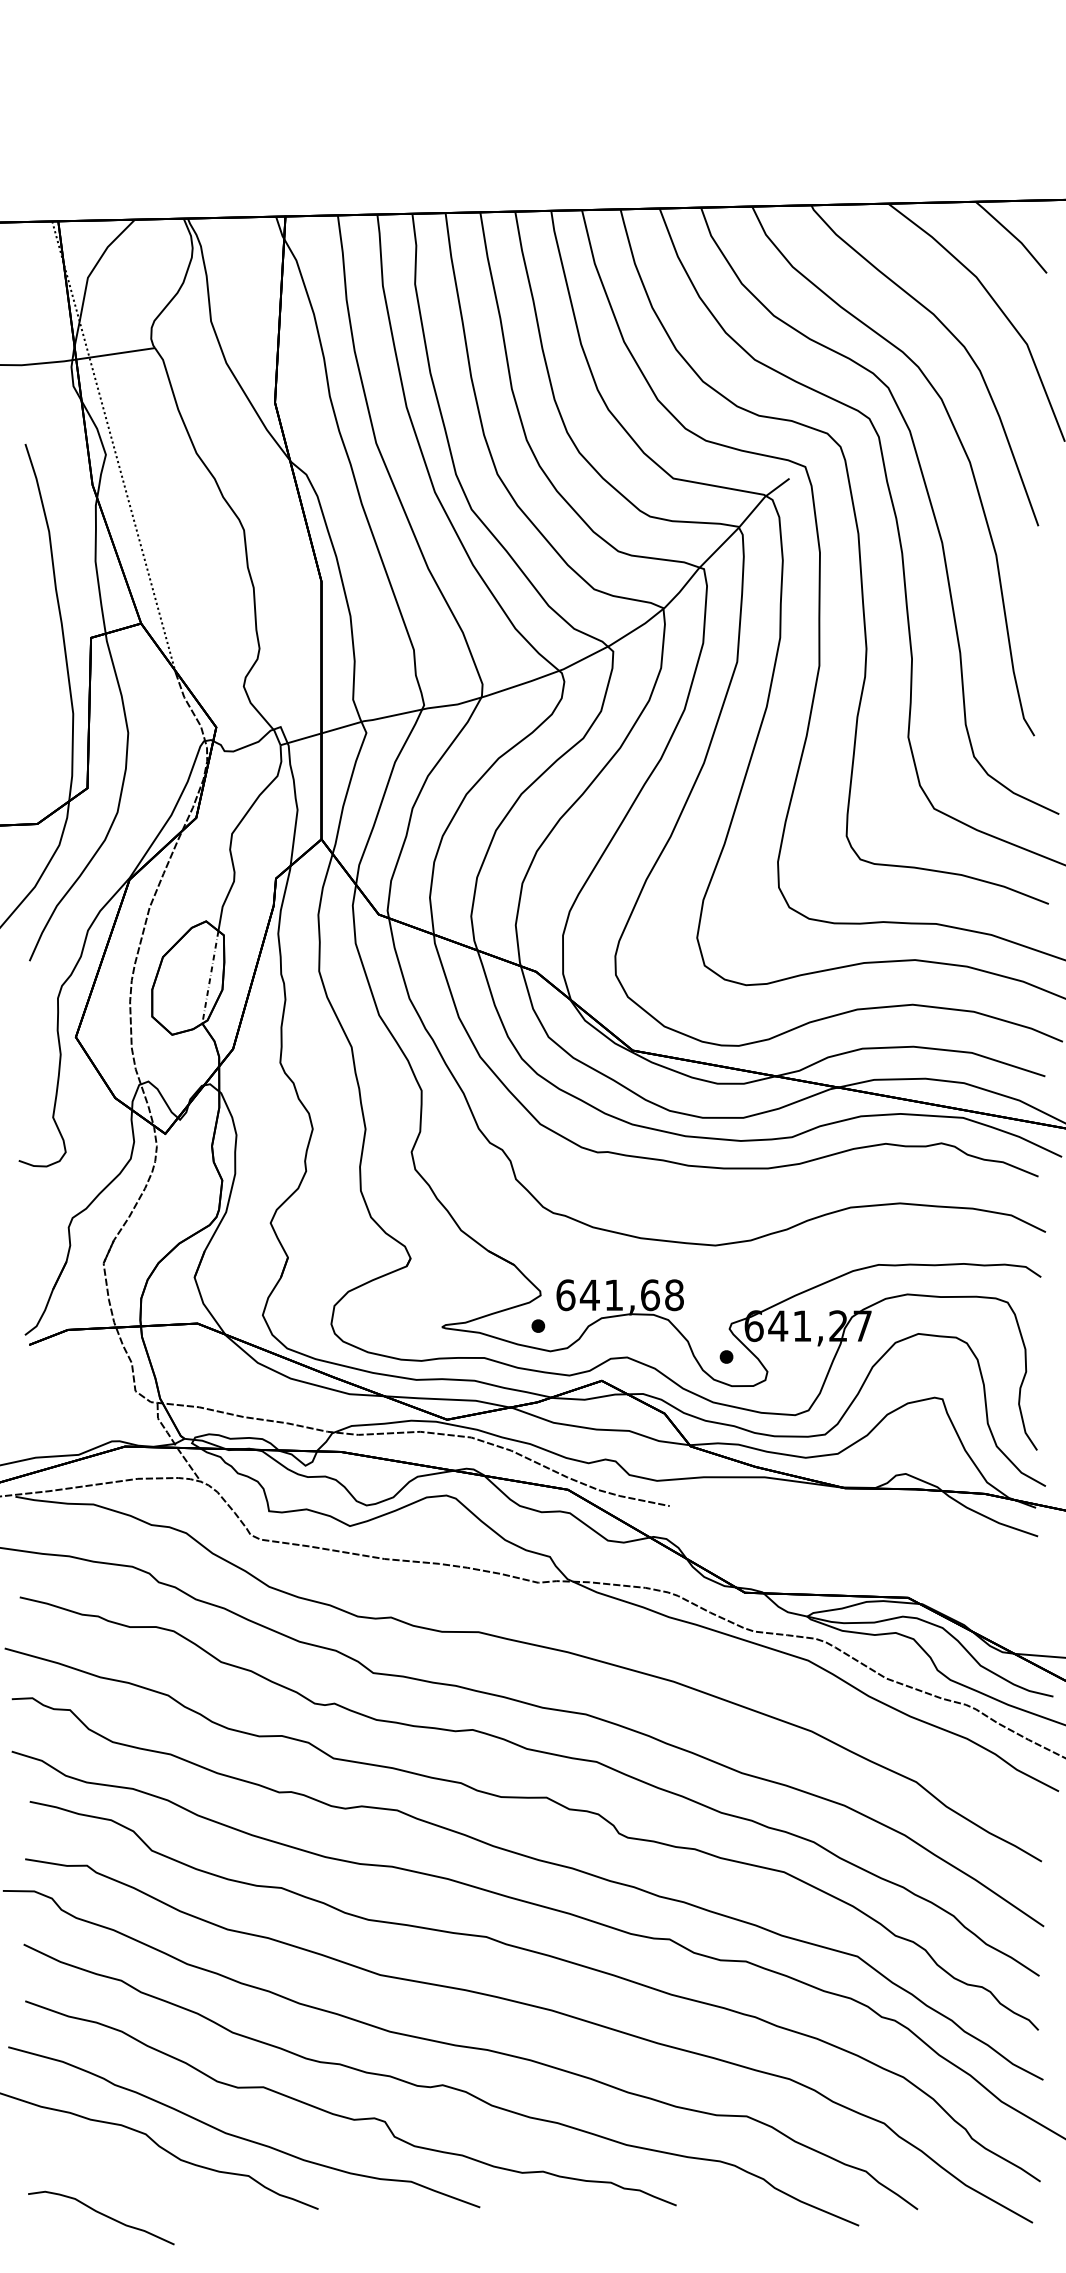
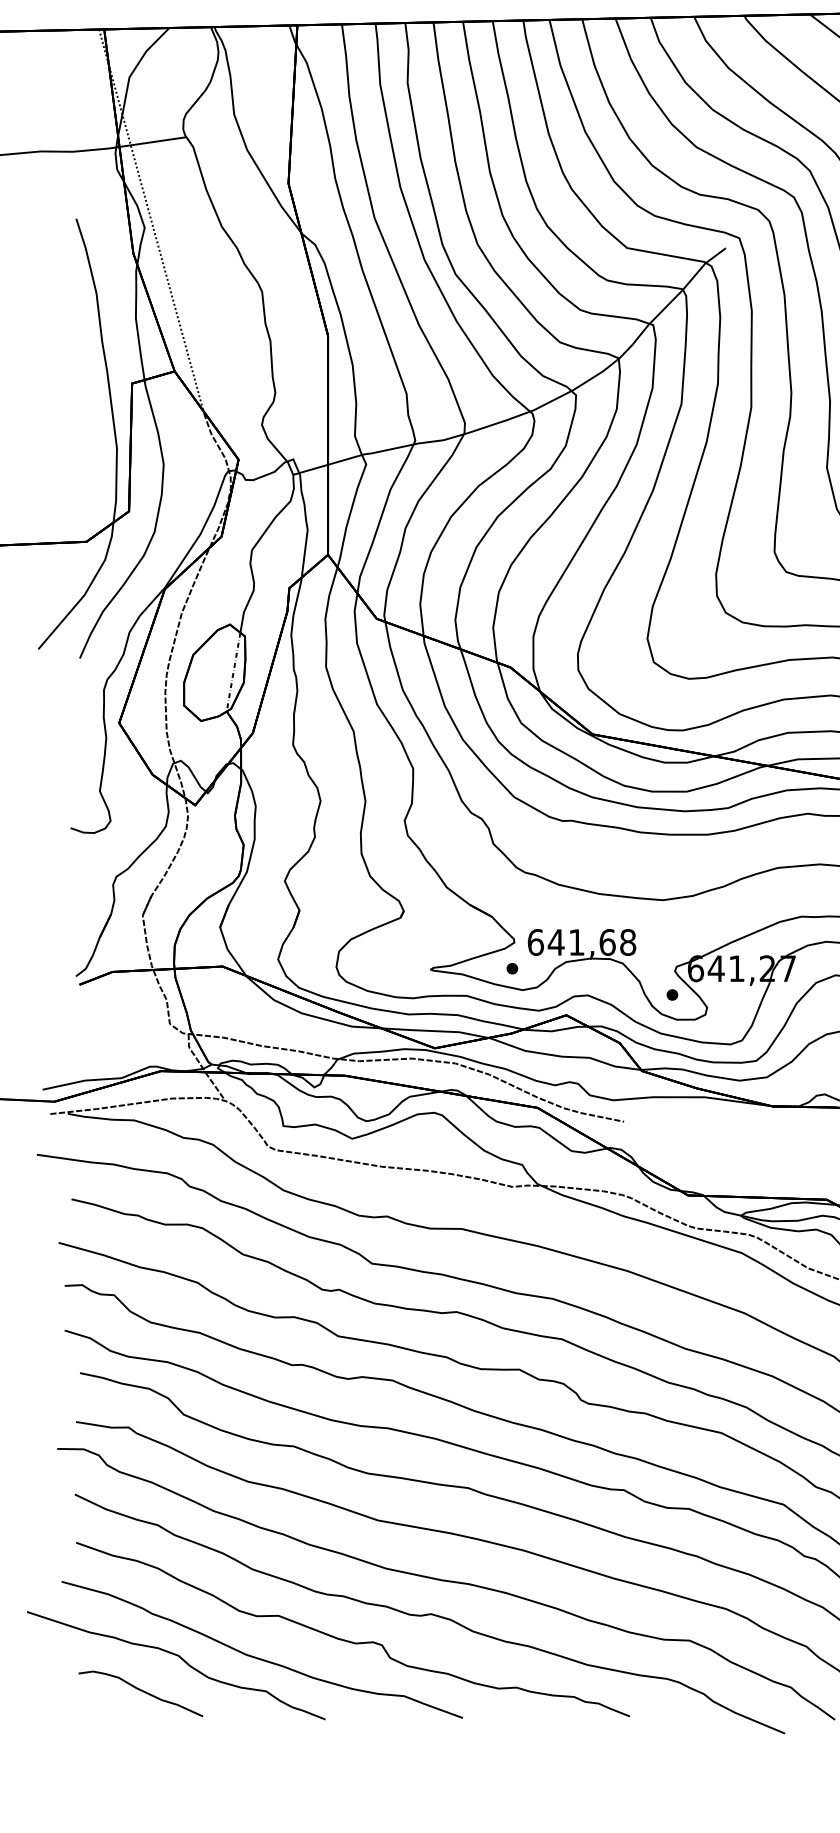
curve: (102, 2215) -> (141, 1691), moved

